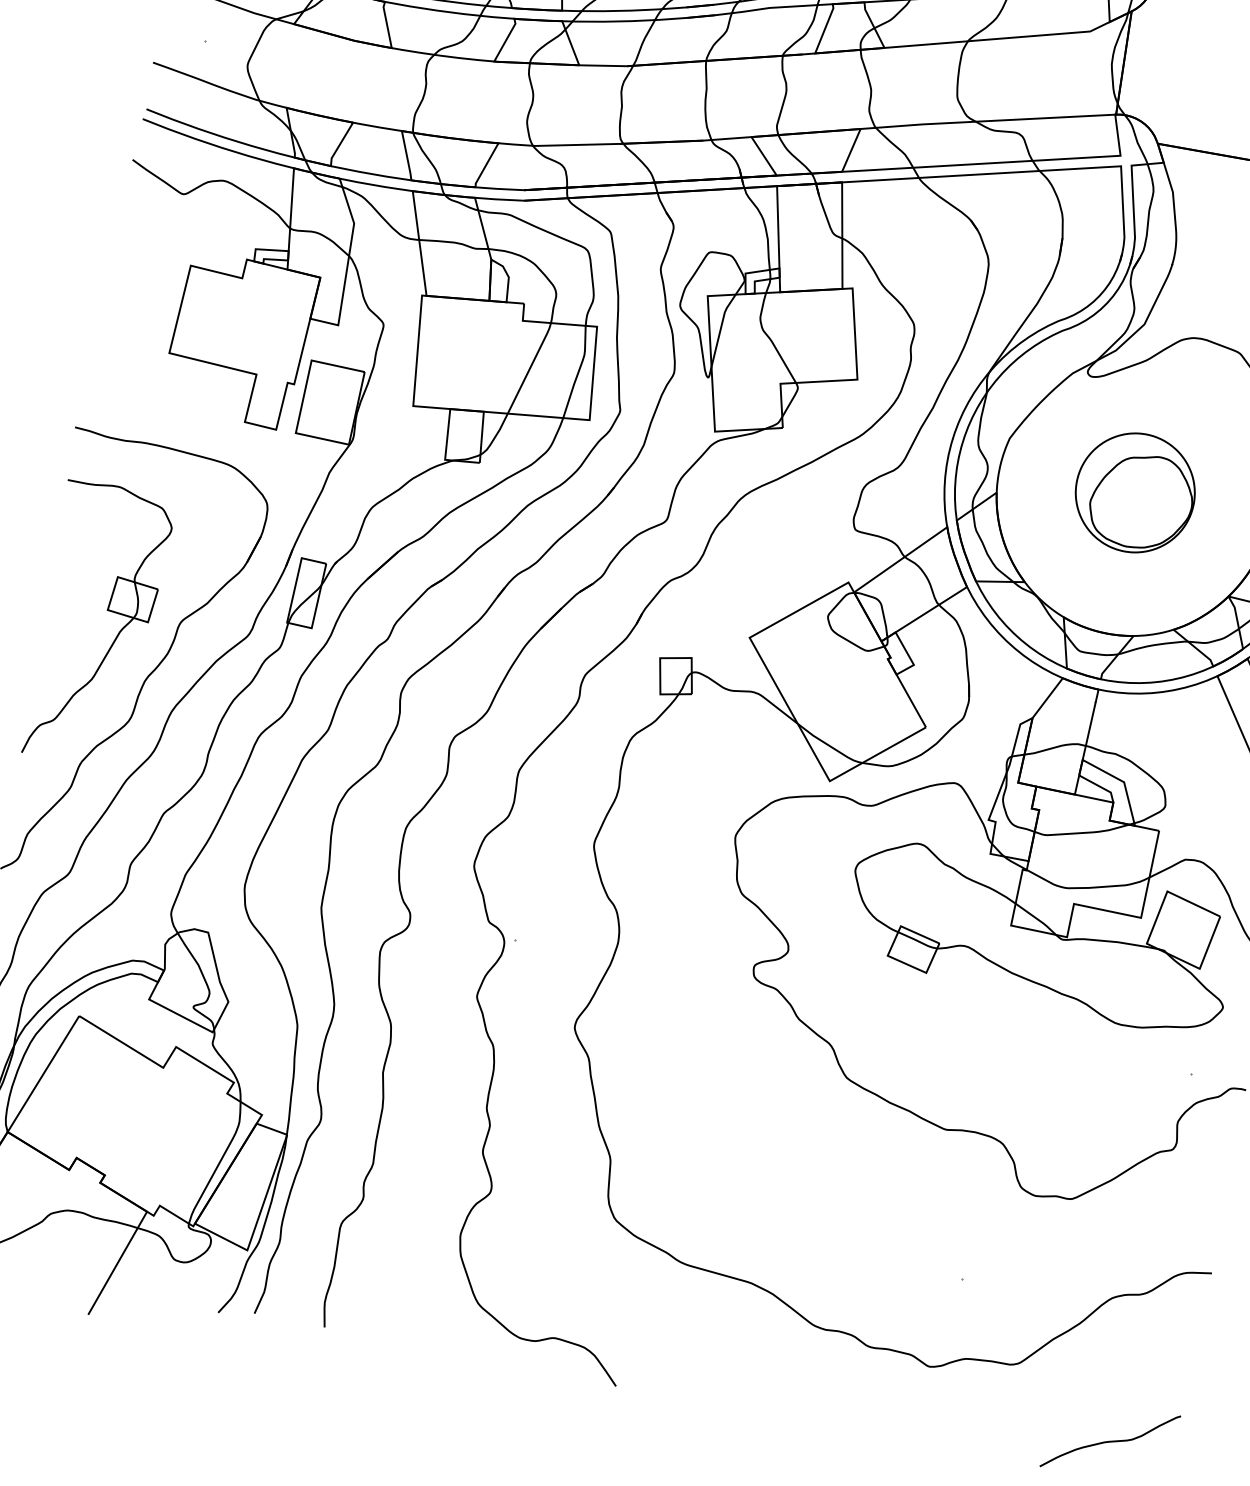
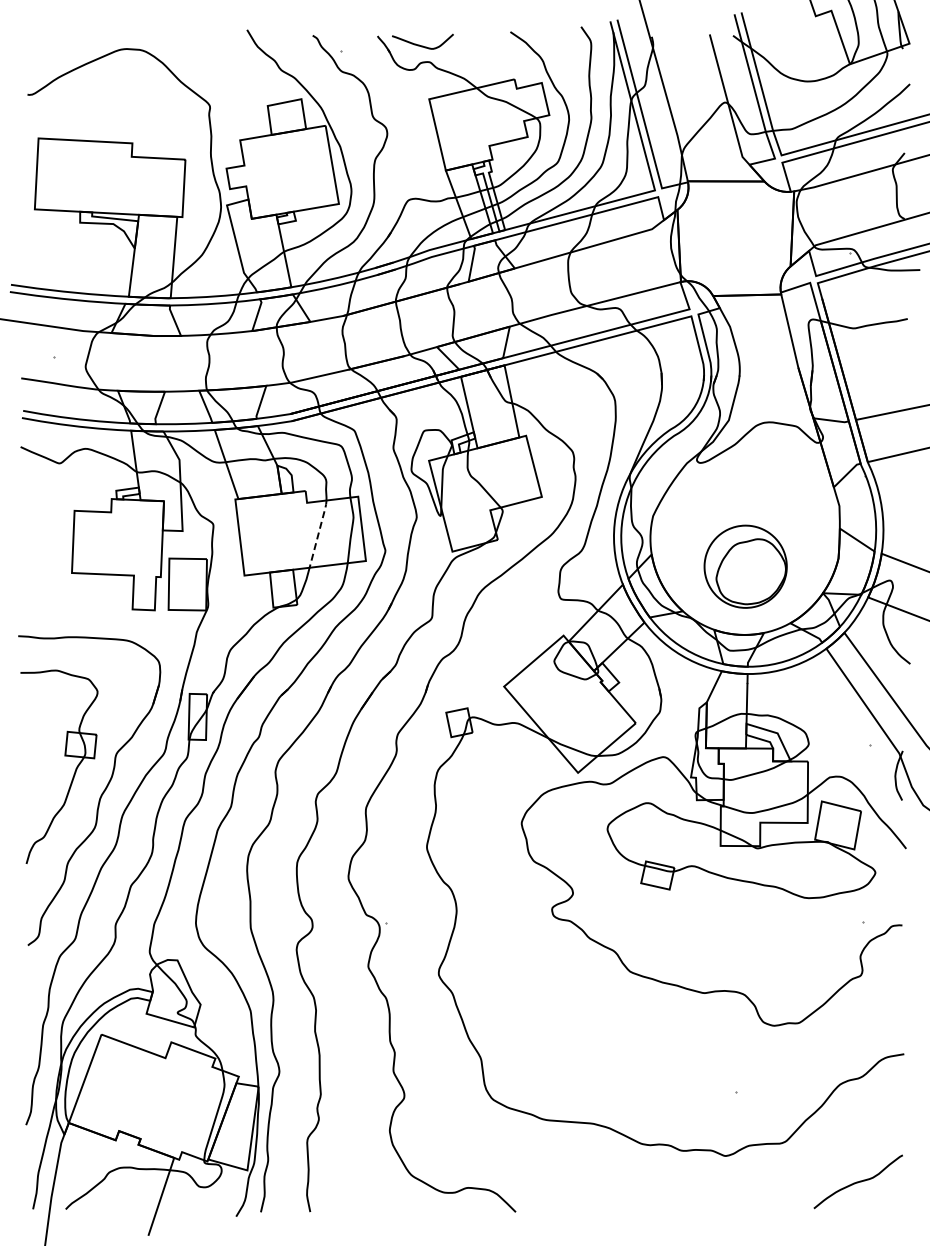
line: (530, 367) -> (318, 533), solid -> dashed
part: (1135, 492) -> (745, 566), moved

